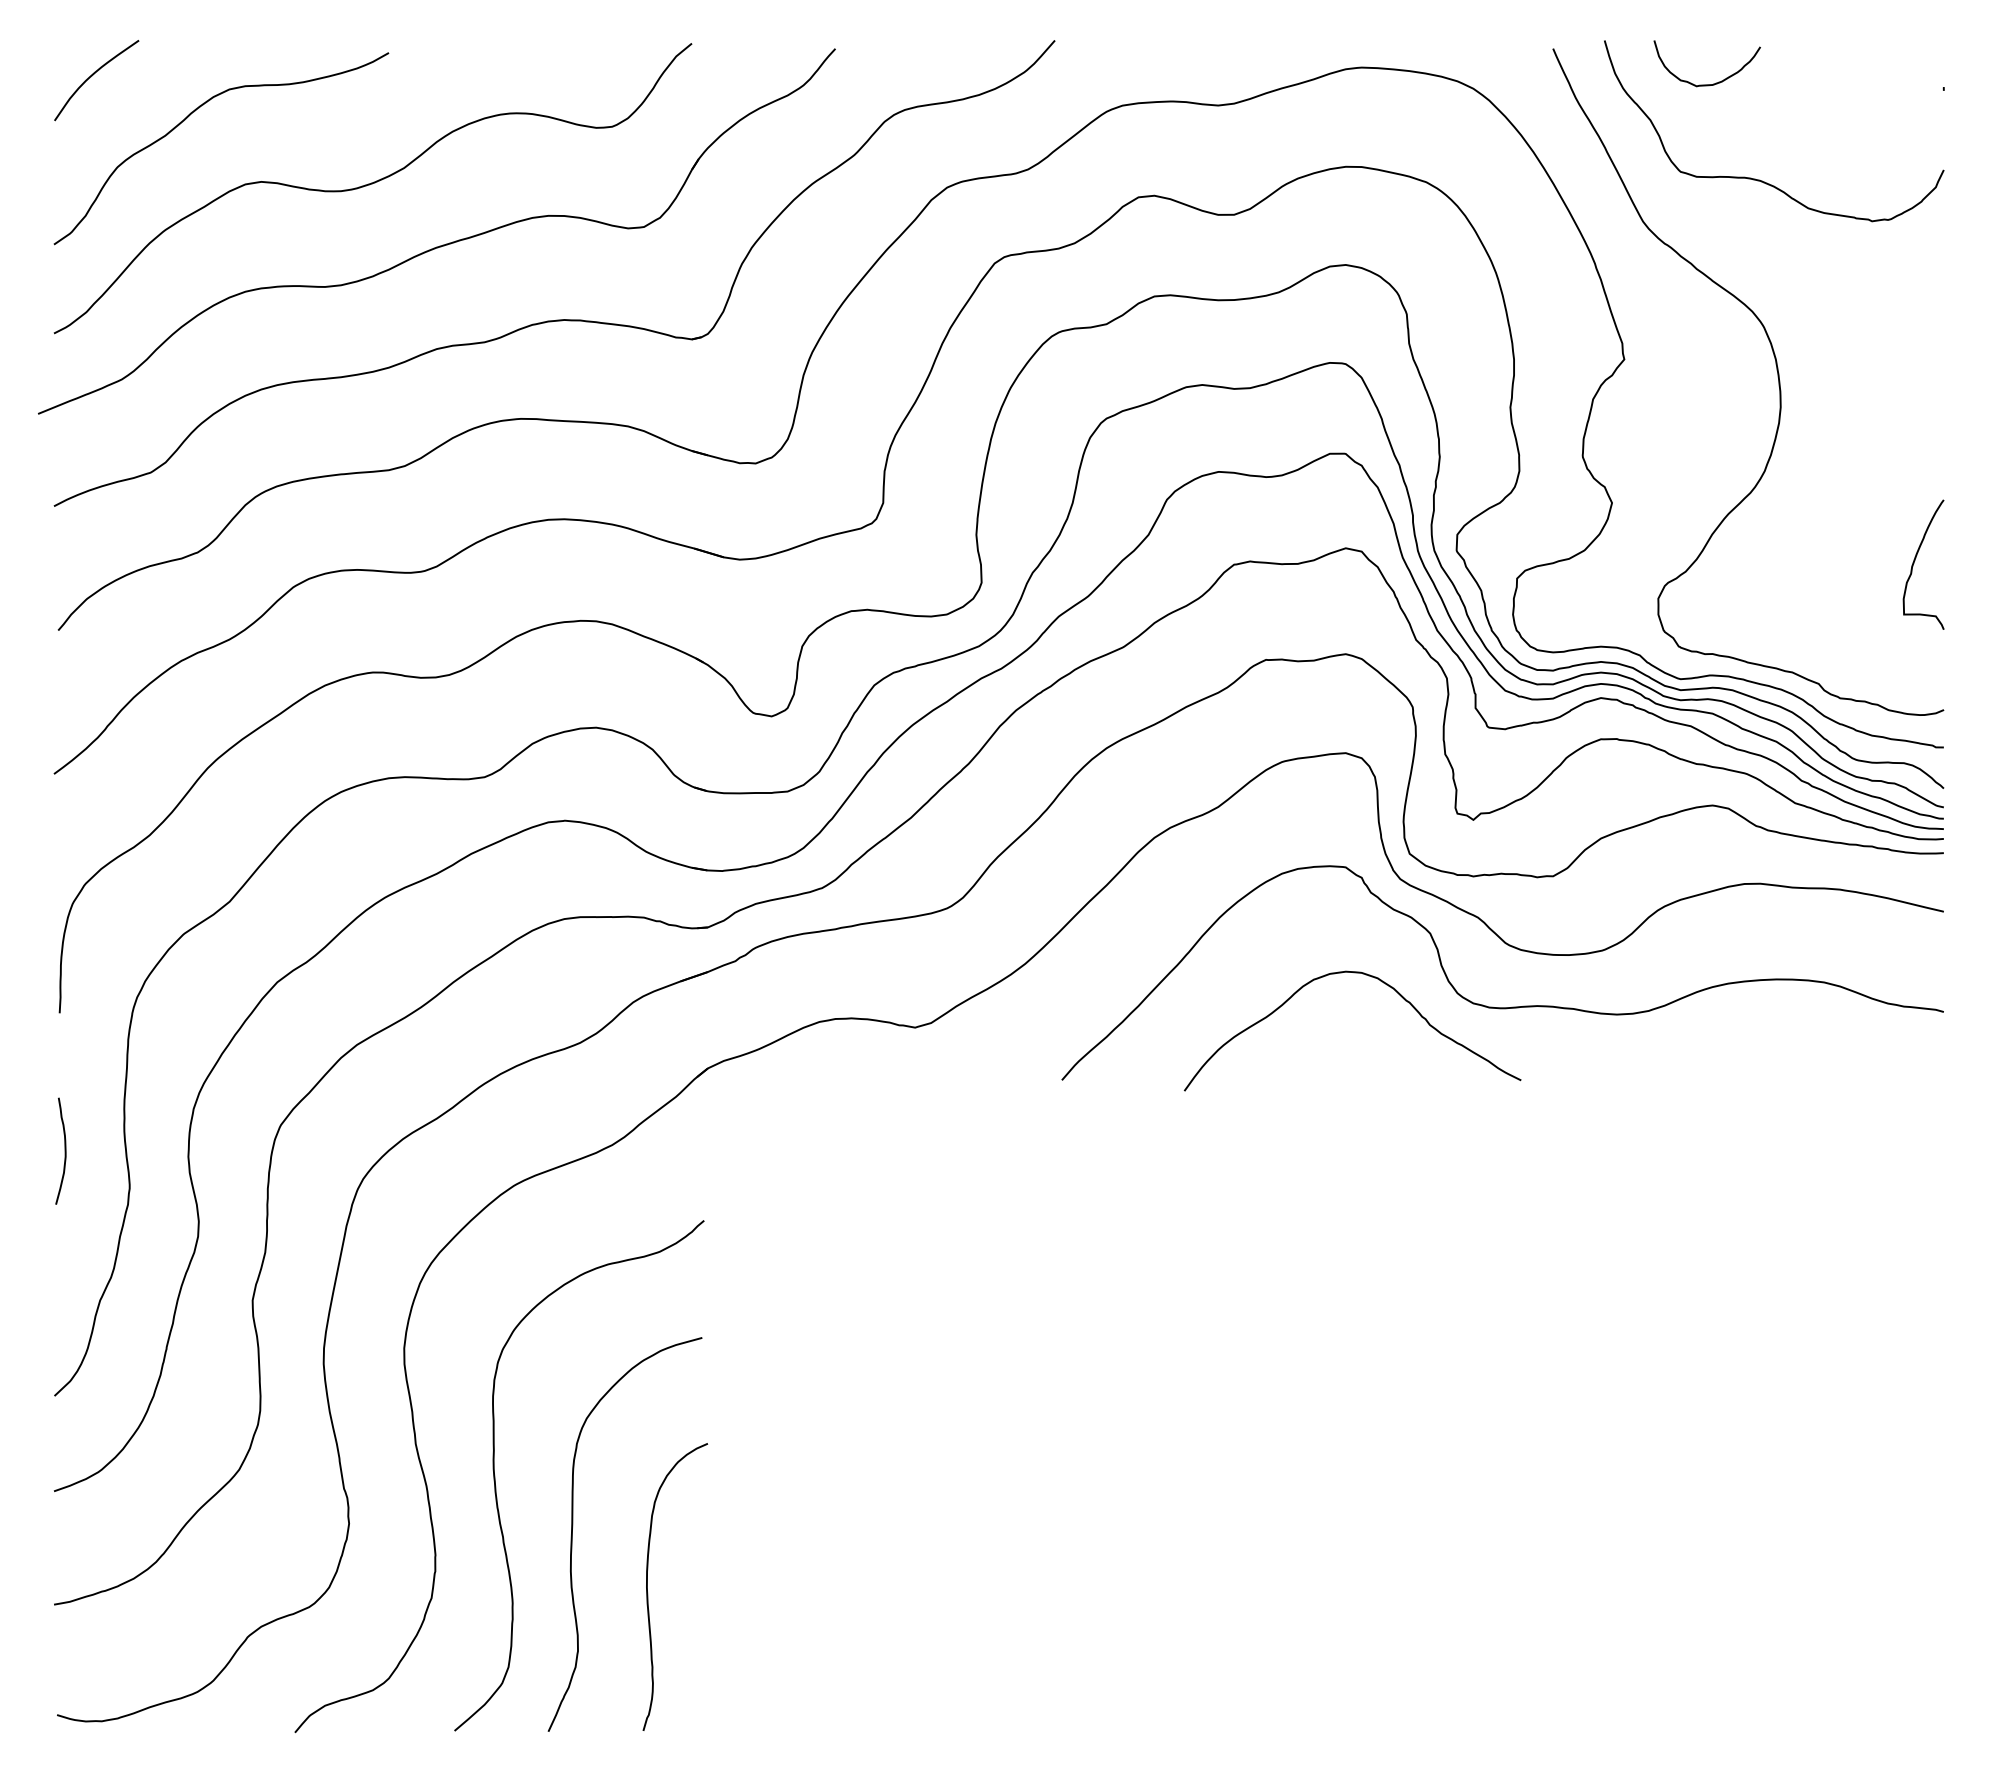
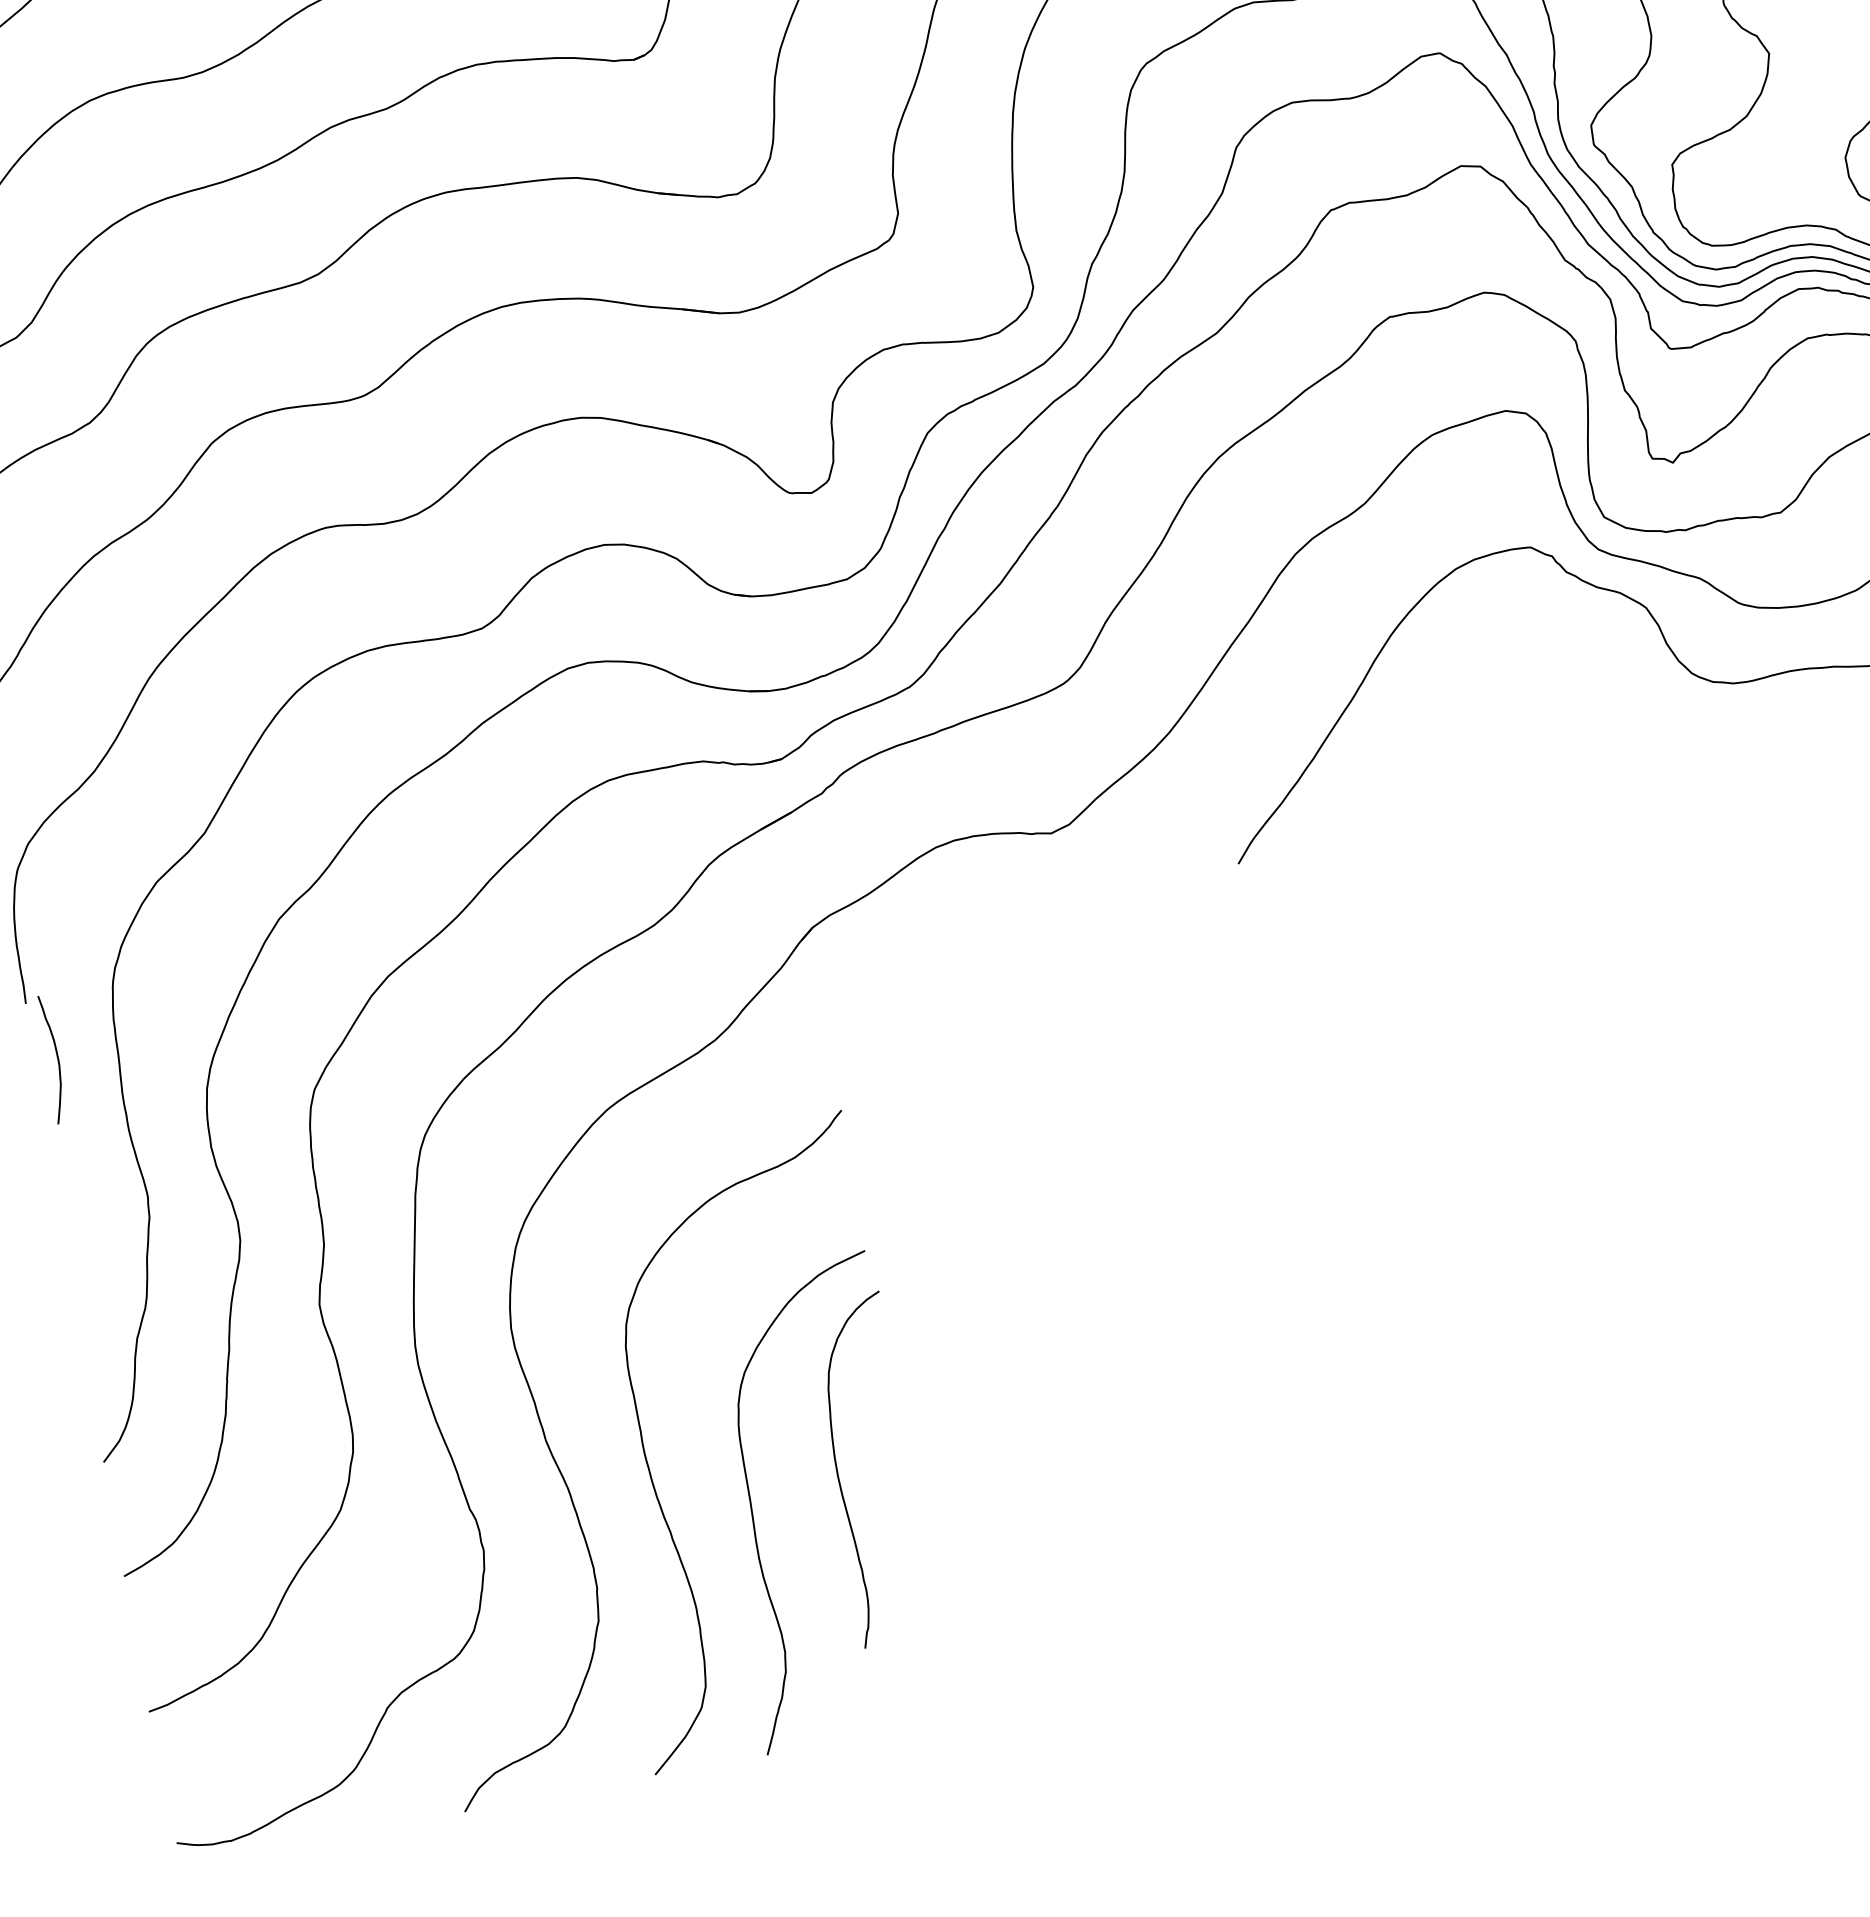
curve: (1371, 977) -> (1585, 673), removed
curve: (64, 1150) -> (56, 1057), moved
curve: (648, 1593) -> (841, 1483), moved

